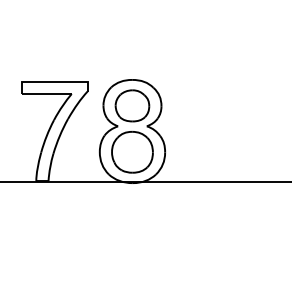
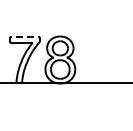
line: (56, 82) -> (25, 37), solid -> dashed

